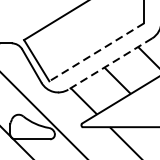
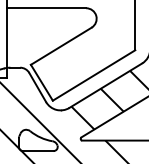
line: (96, 52) -> (93, 75), dashed -> solid
line: (109, 63) -> (105, 85), dashed -> solid

